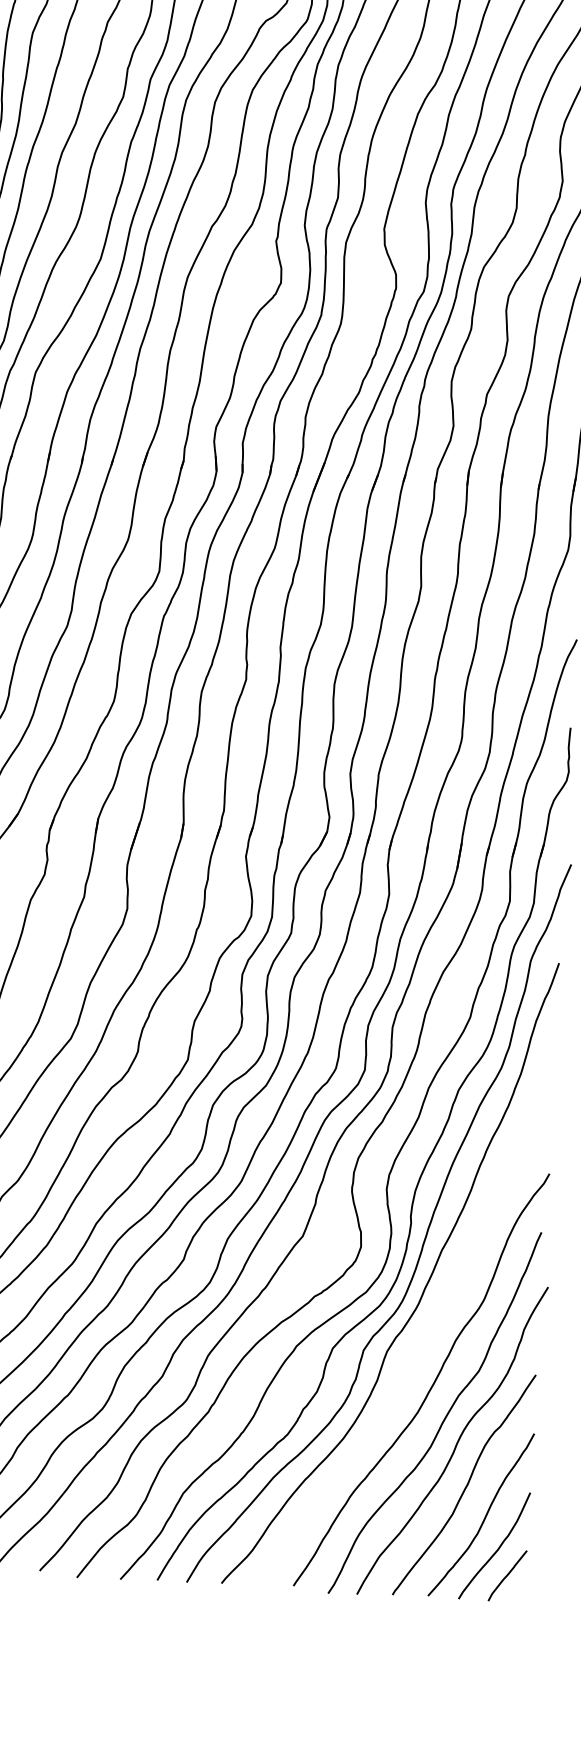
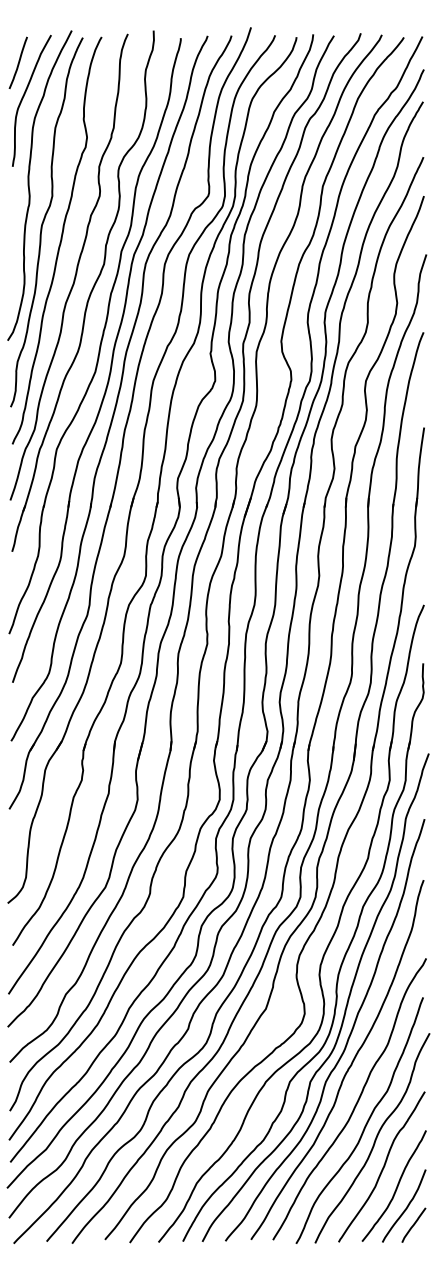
curve: (424, 1328) -> (349, 1065), added

